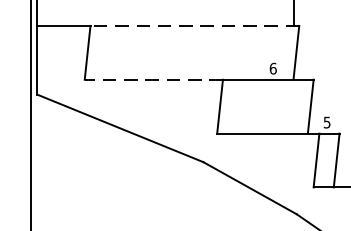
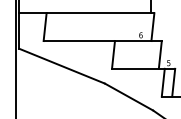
line: (194, 26) -> (100, 13), dashed -> solid
line: (154, 80) -> (79, 41), dashed -> solid

